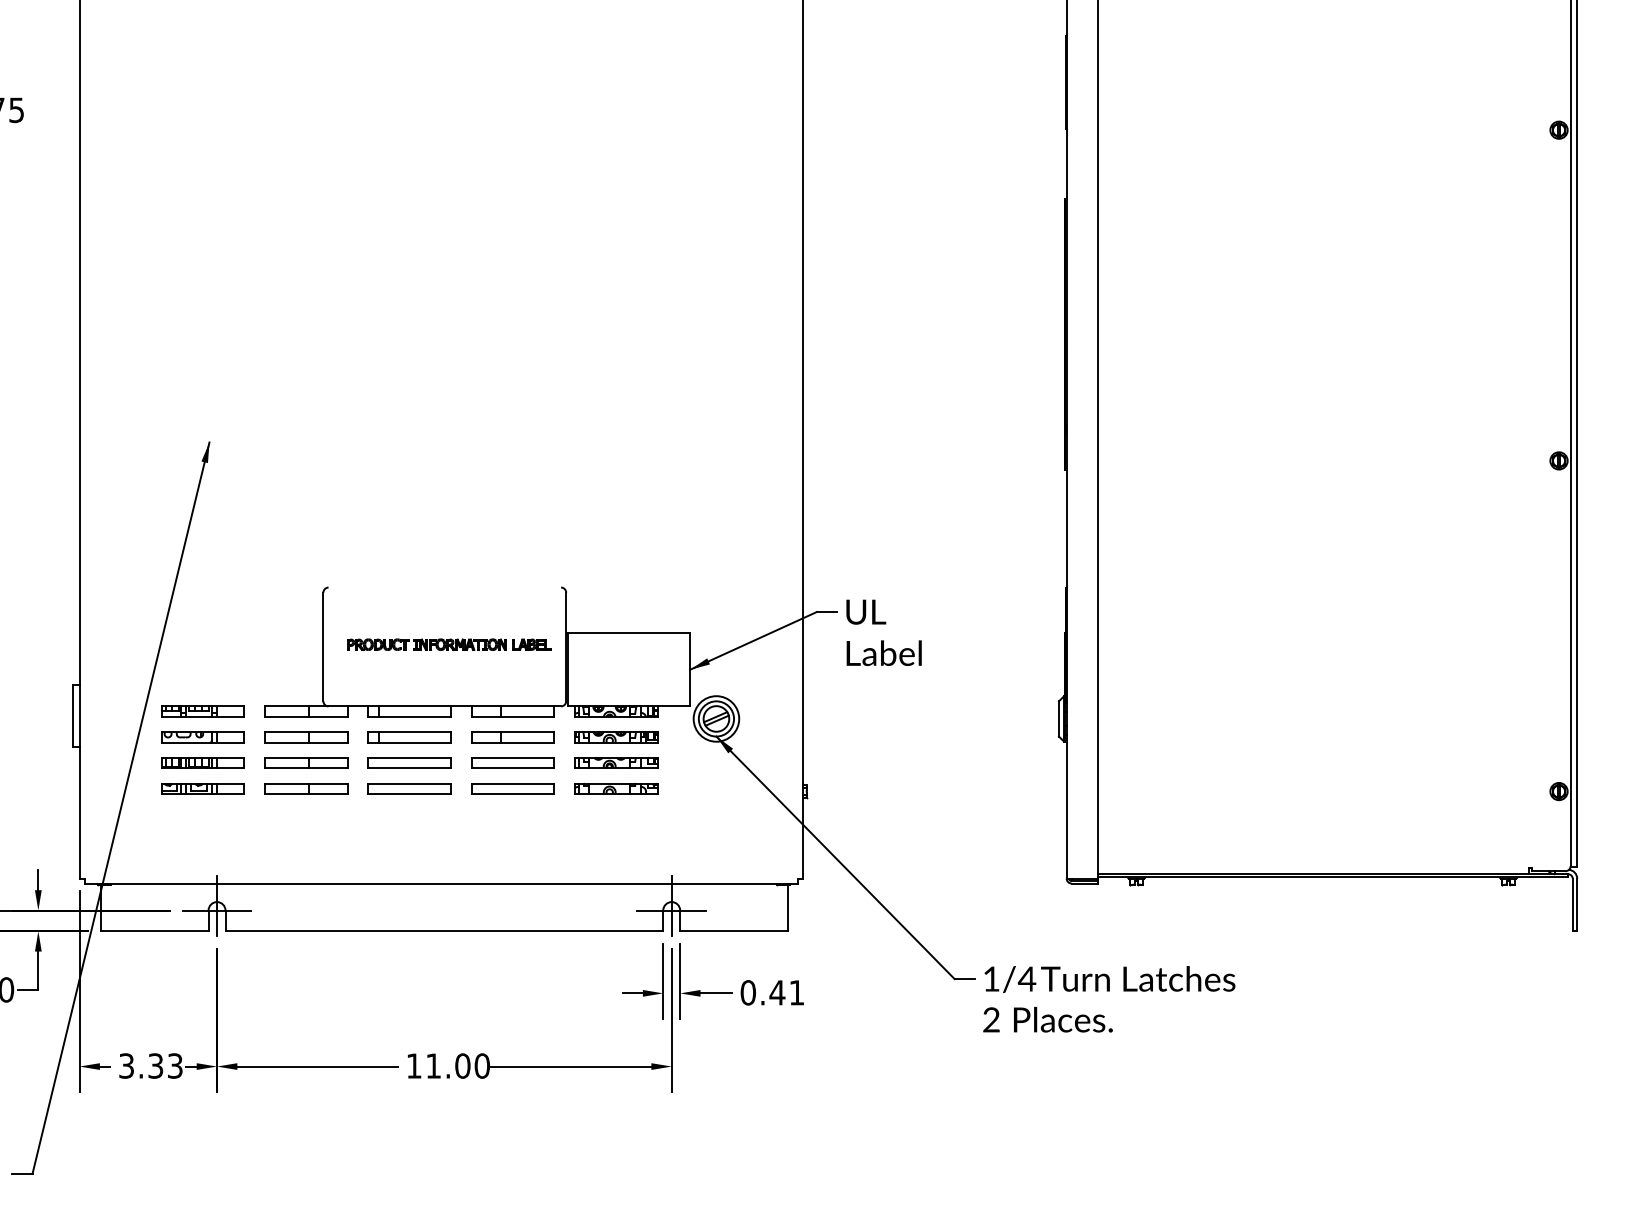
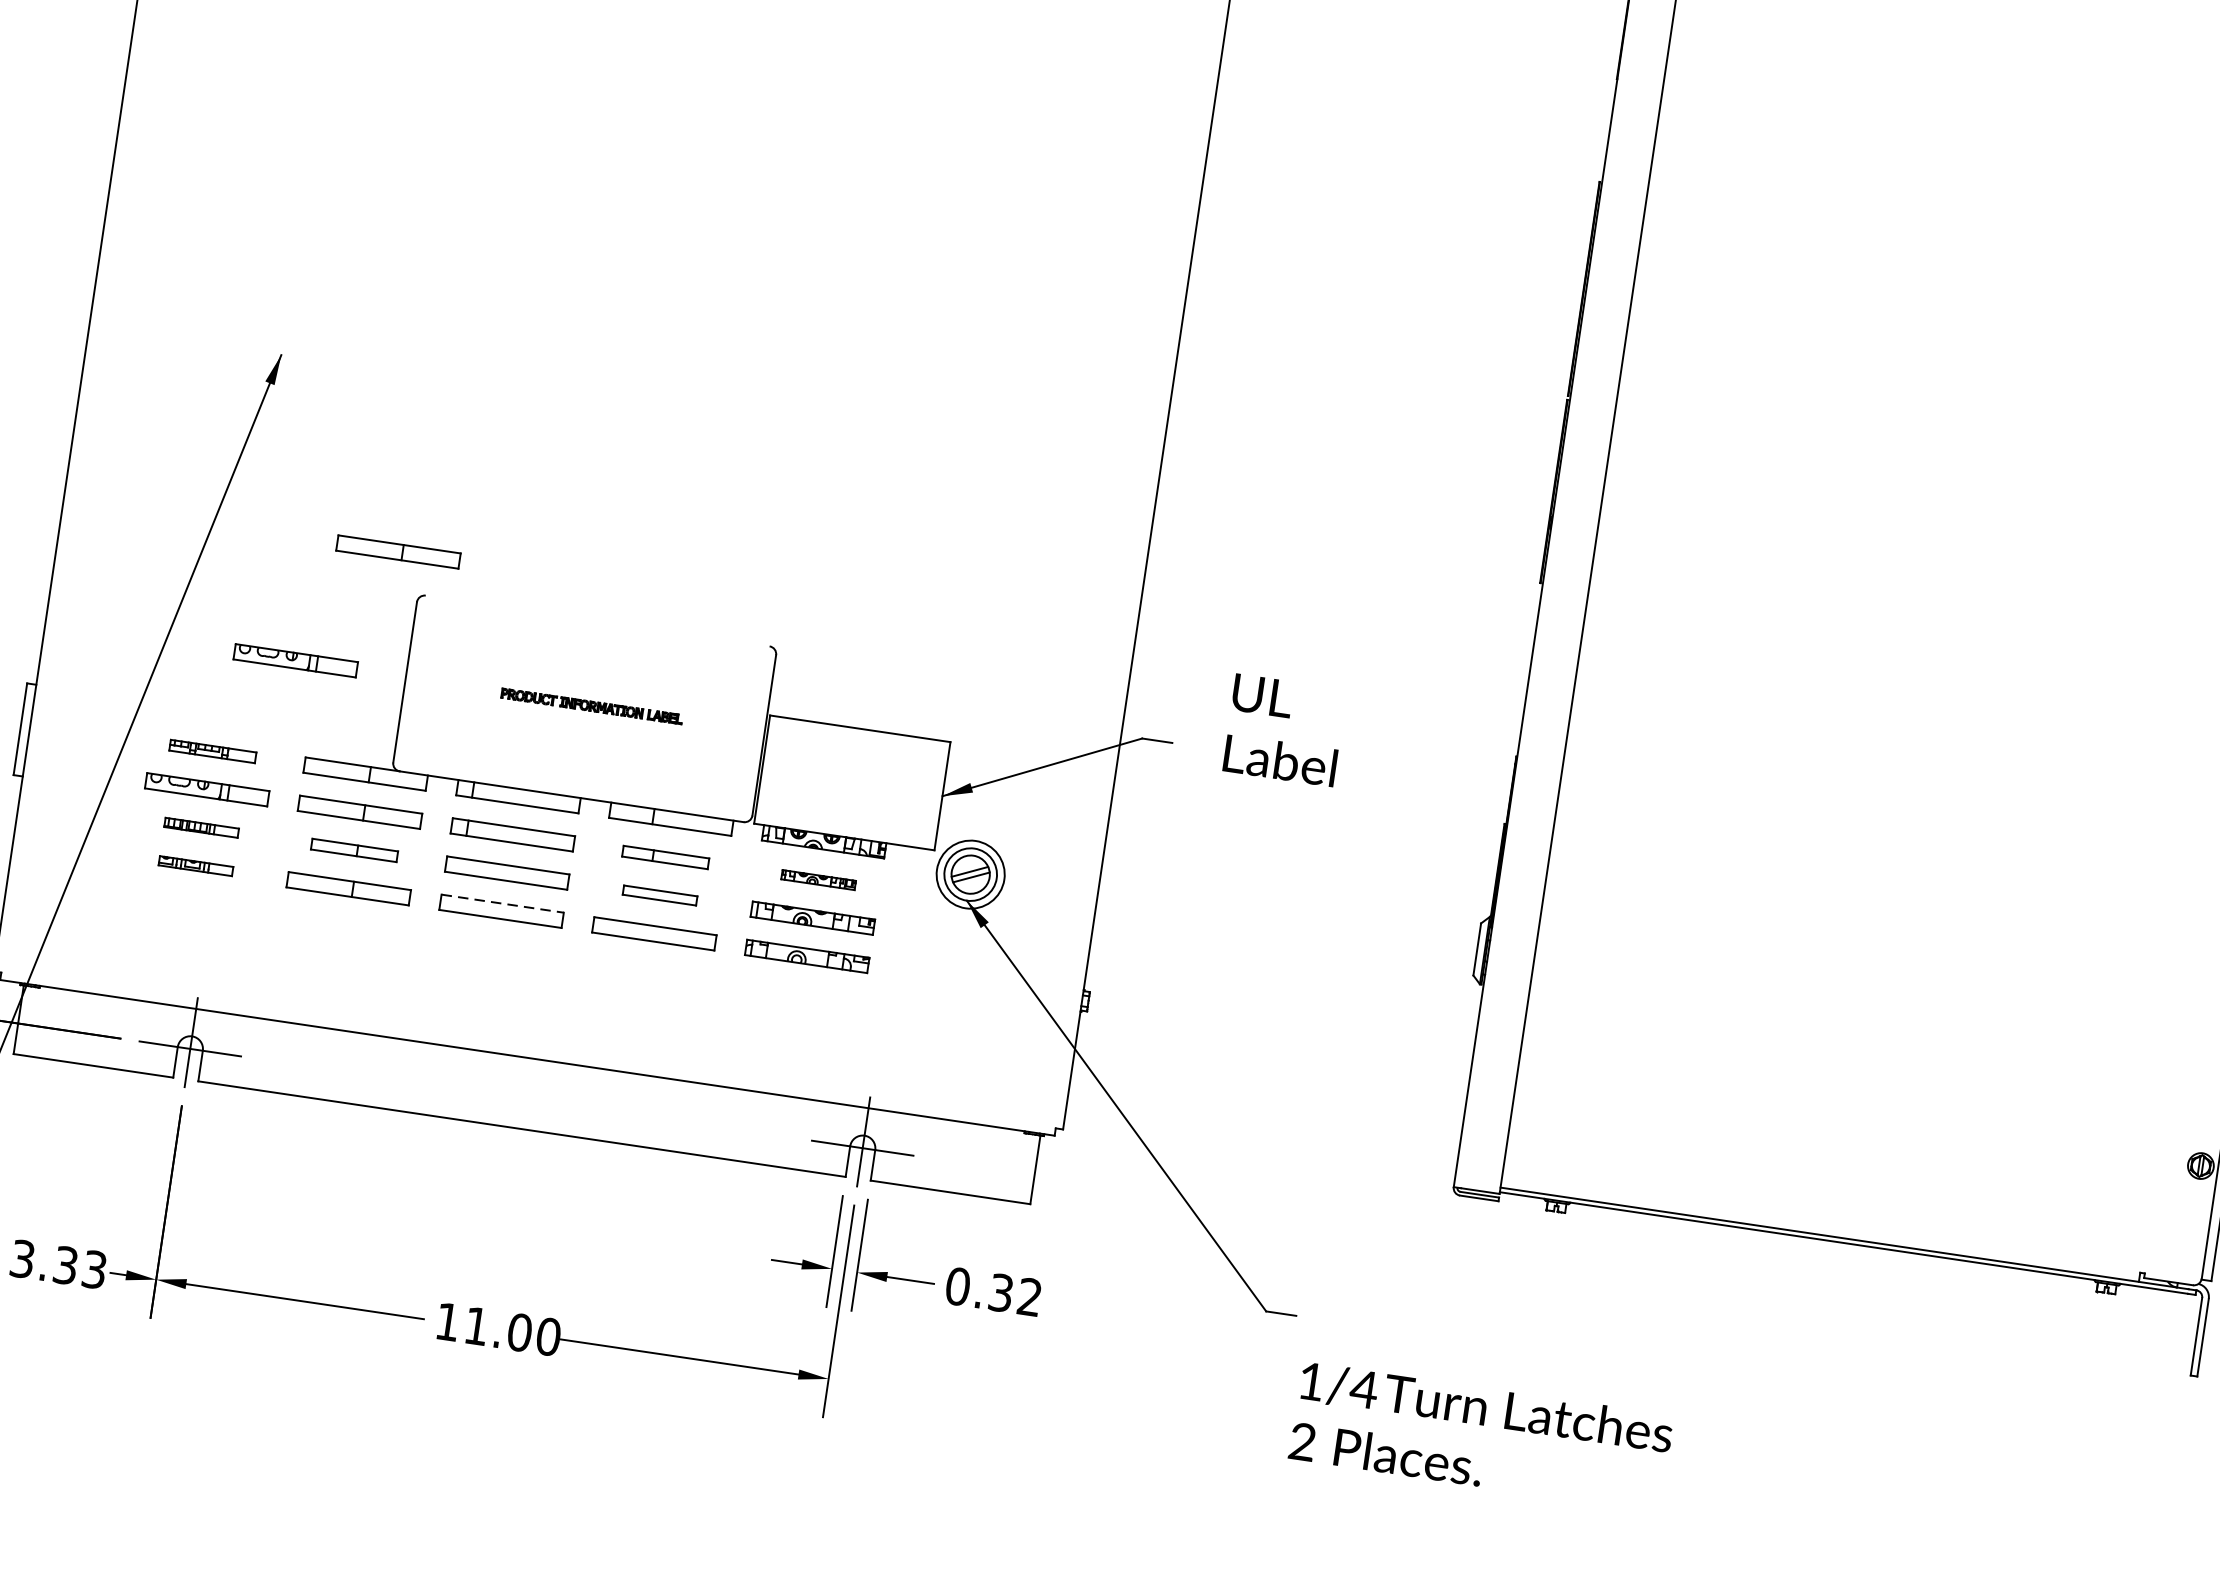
part: (306, 561) -> (398, 552), added
text: (883, 632) -> (1283, 729), moved
part: (248, 643) -> (295, 660), added
part: (449, 644) -> (592, 706), size x0.6
part: (202, 711) -> (212, 751), size x0.7
part: (512, 737) -> (665, 857), size x0.7
part: (616, 737) -> (818, 880), size x0.6
part: (202, 762) -> (201, 826), size x0.6
part: (306, 762) -> (354, 849), size x0.7
part: (512, 762) -> (659, 894), size x0.6
line: (410, 783) -> (504, 903), solid -> dashed
part: (202, 788) -> (195, 865), size x0.6
text: (786, 992) -> (1014, 1294), 0.41 -> 0.32
text: (1109, 999) -> (1481, 1437), moved

